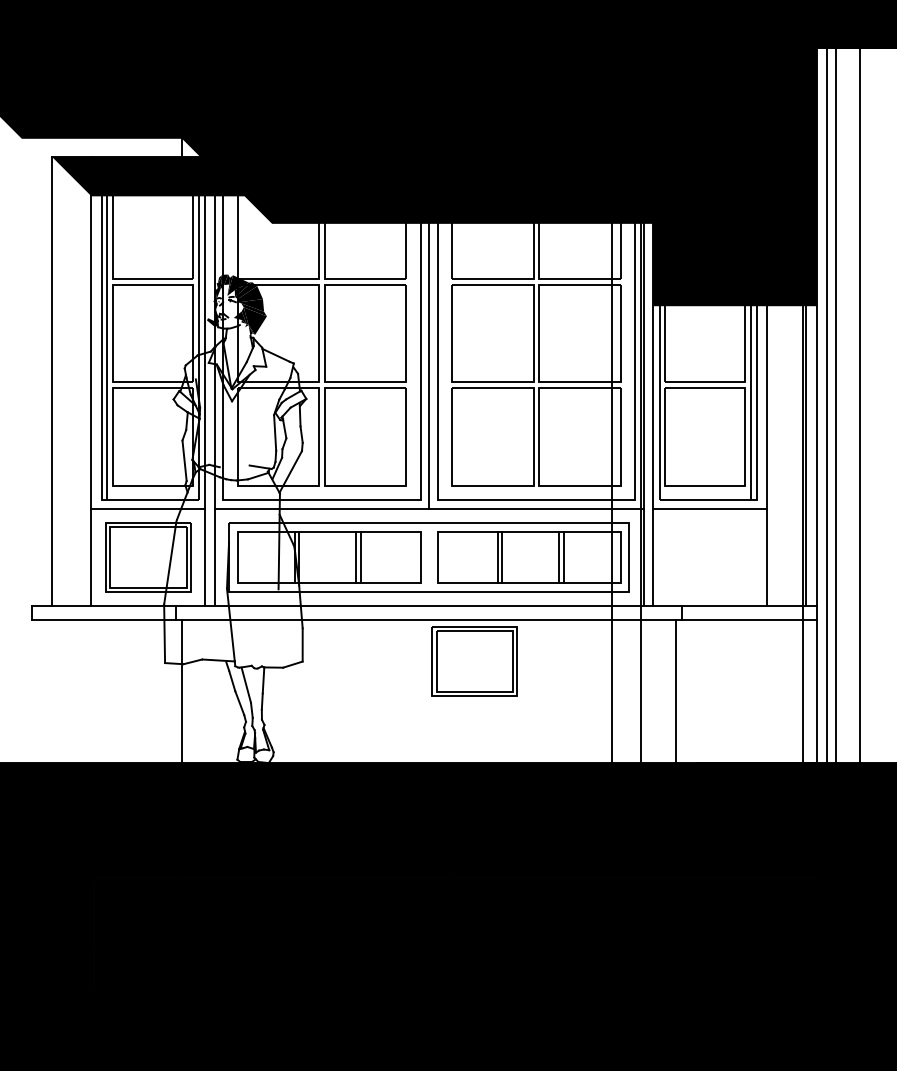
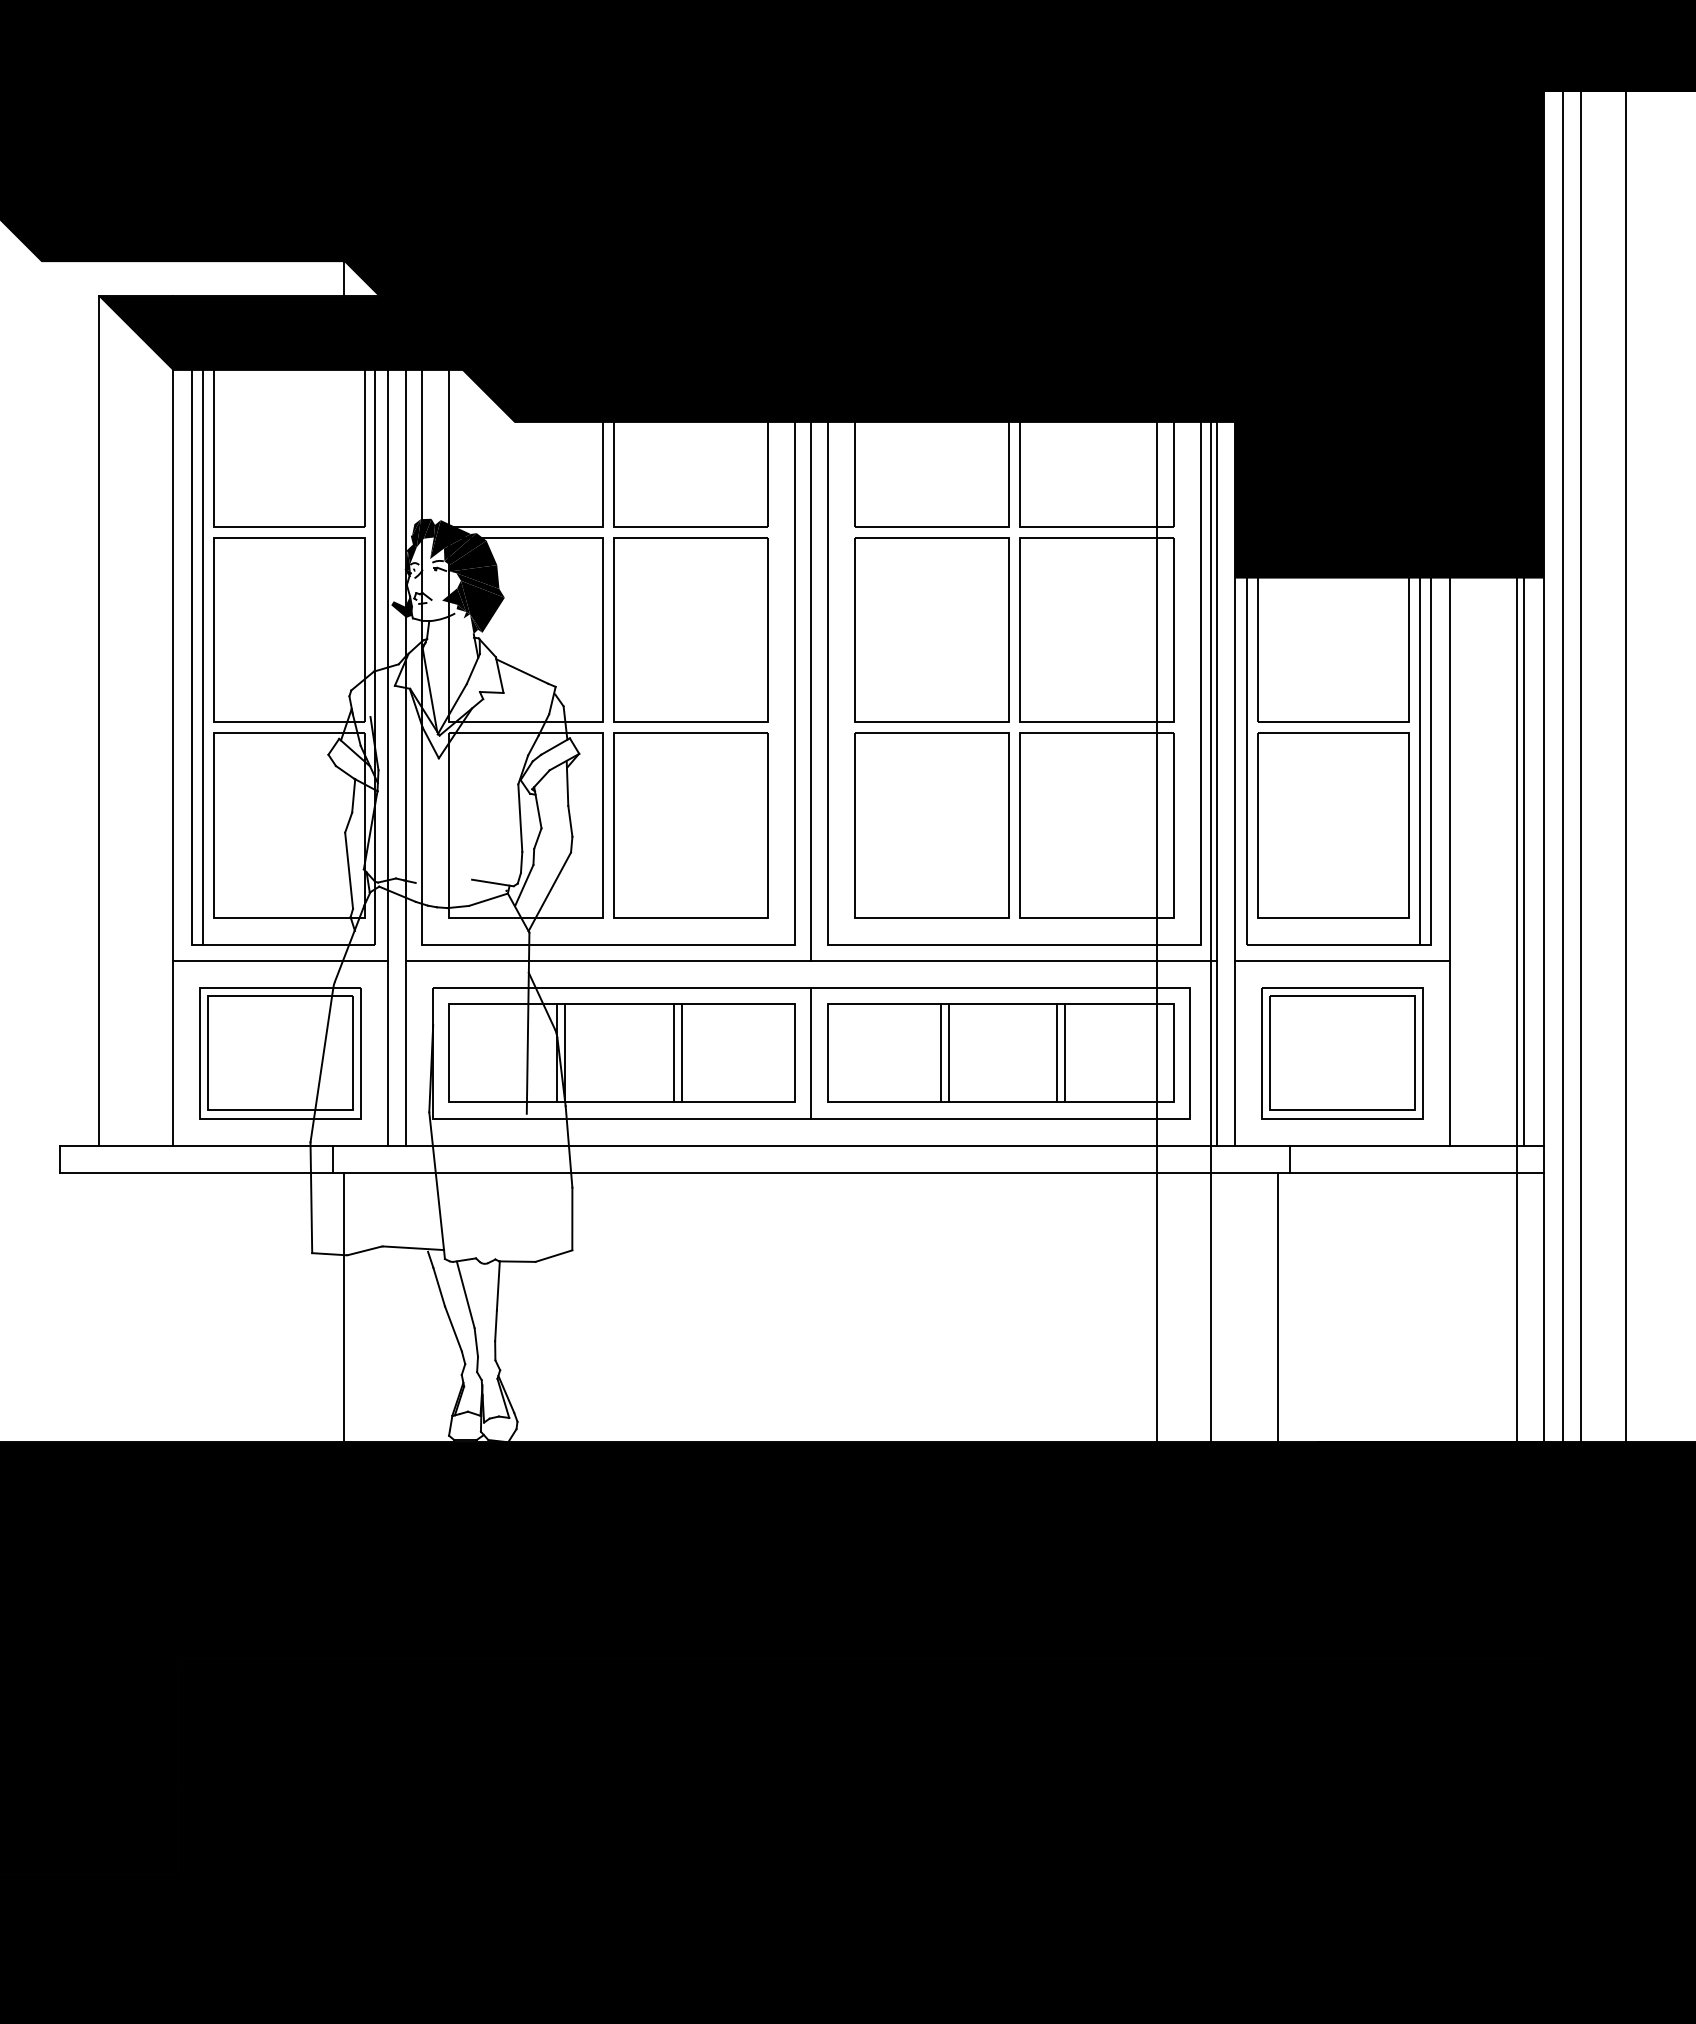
line: (429, 556) -> (812, 1051), added
part: (474, 661) -> (1341, 1053), moved

